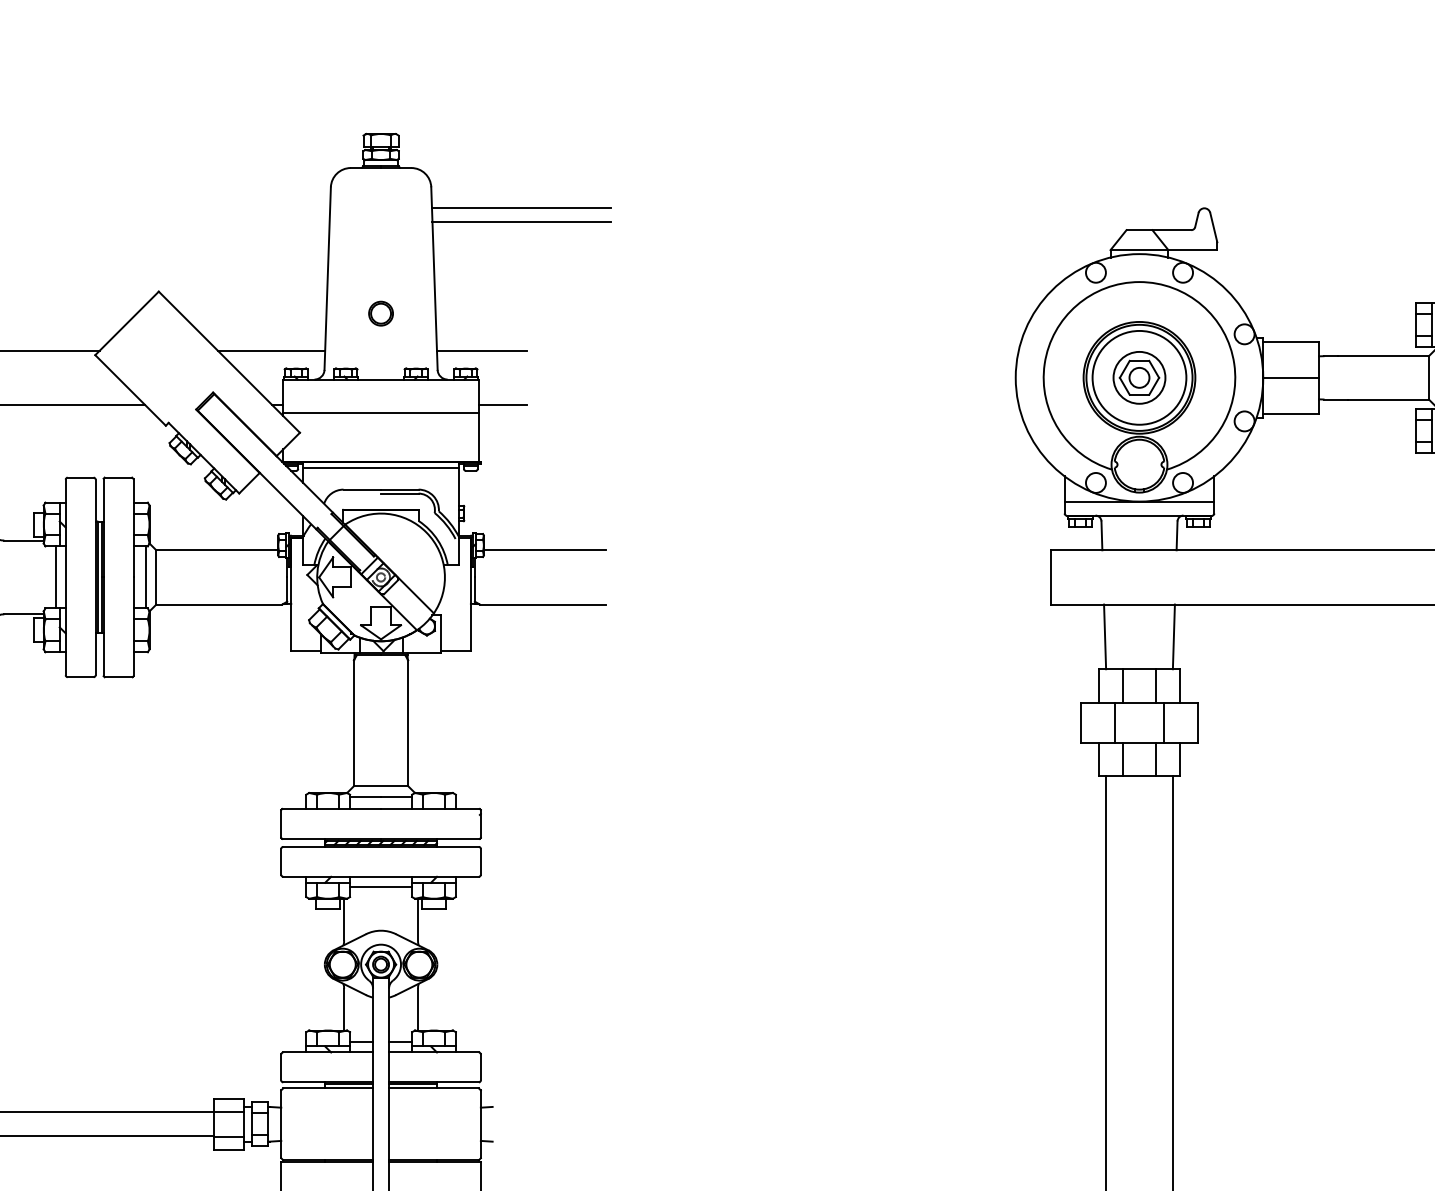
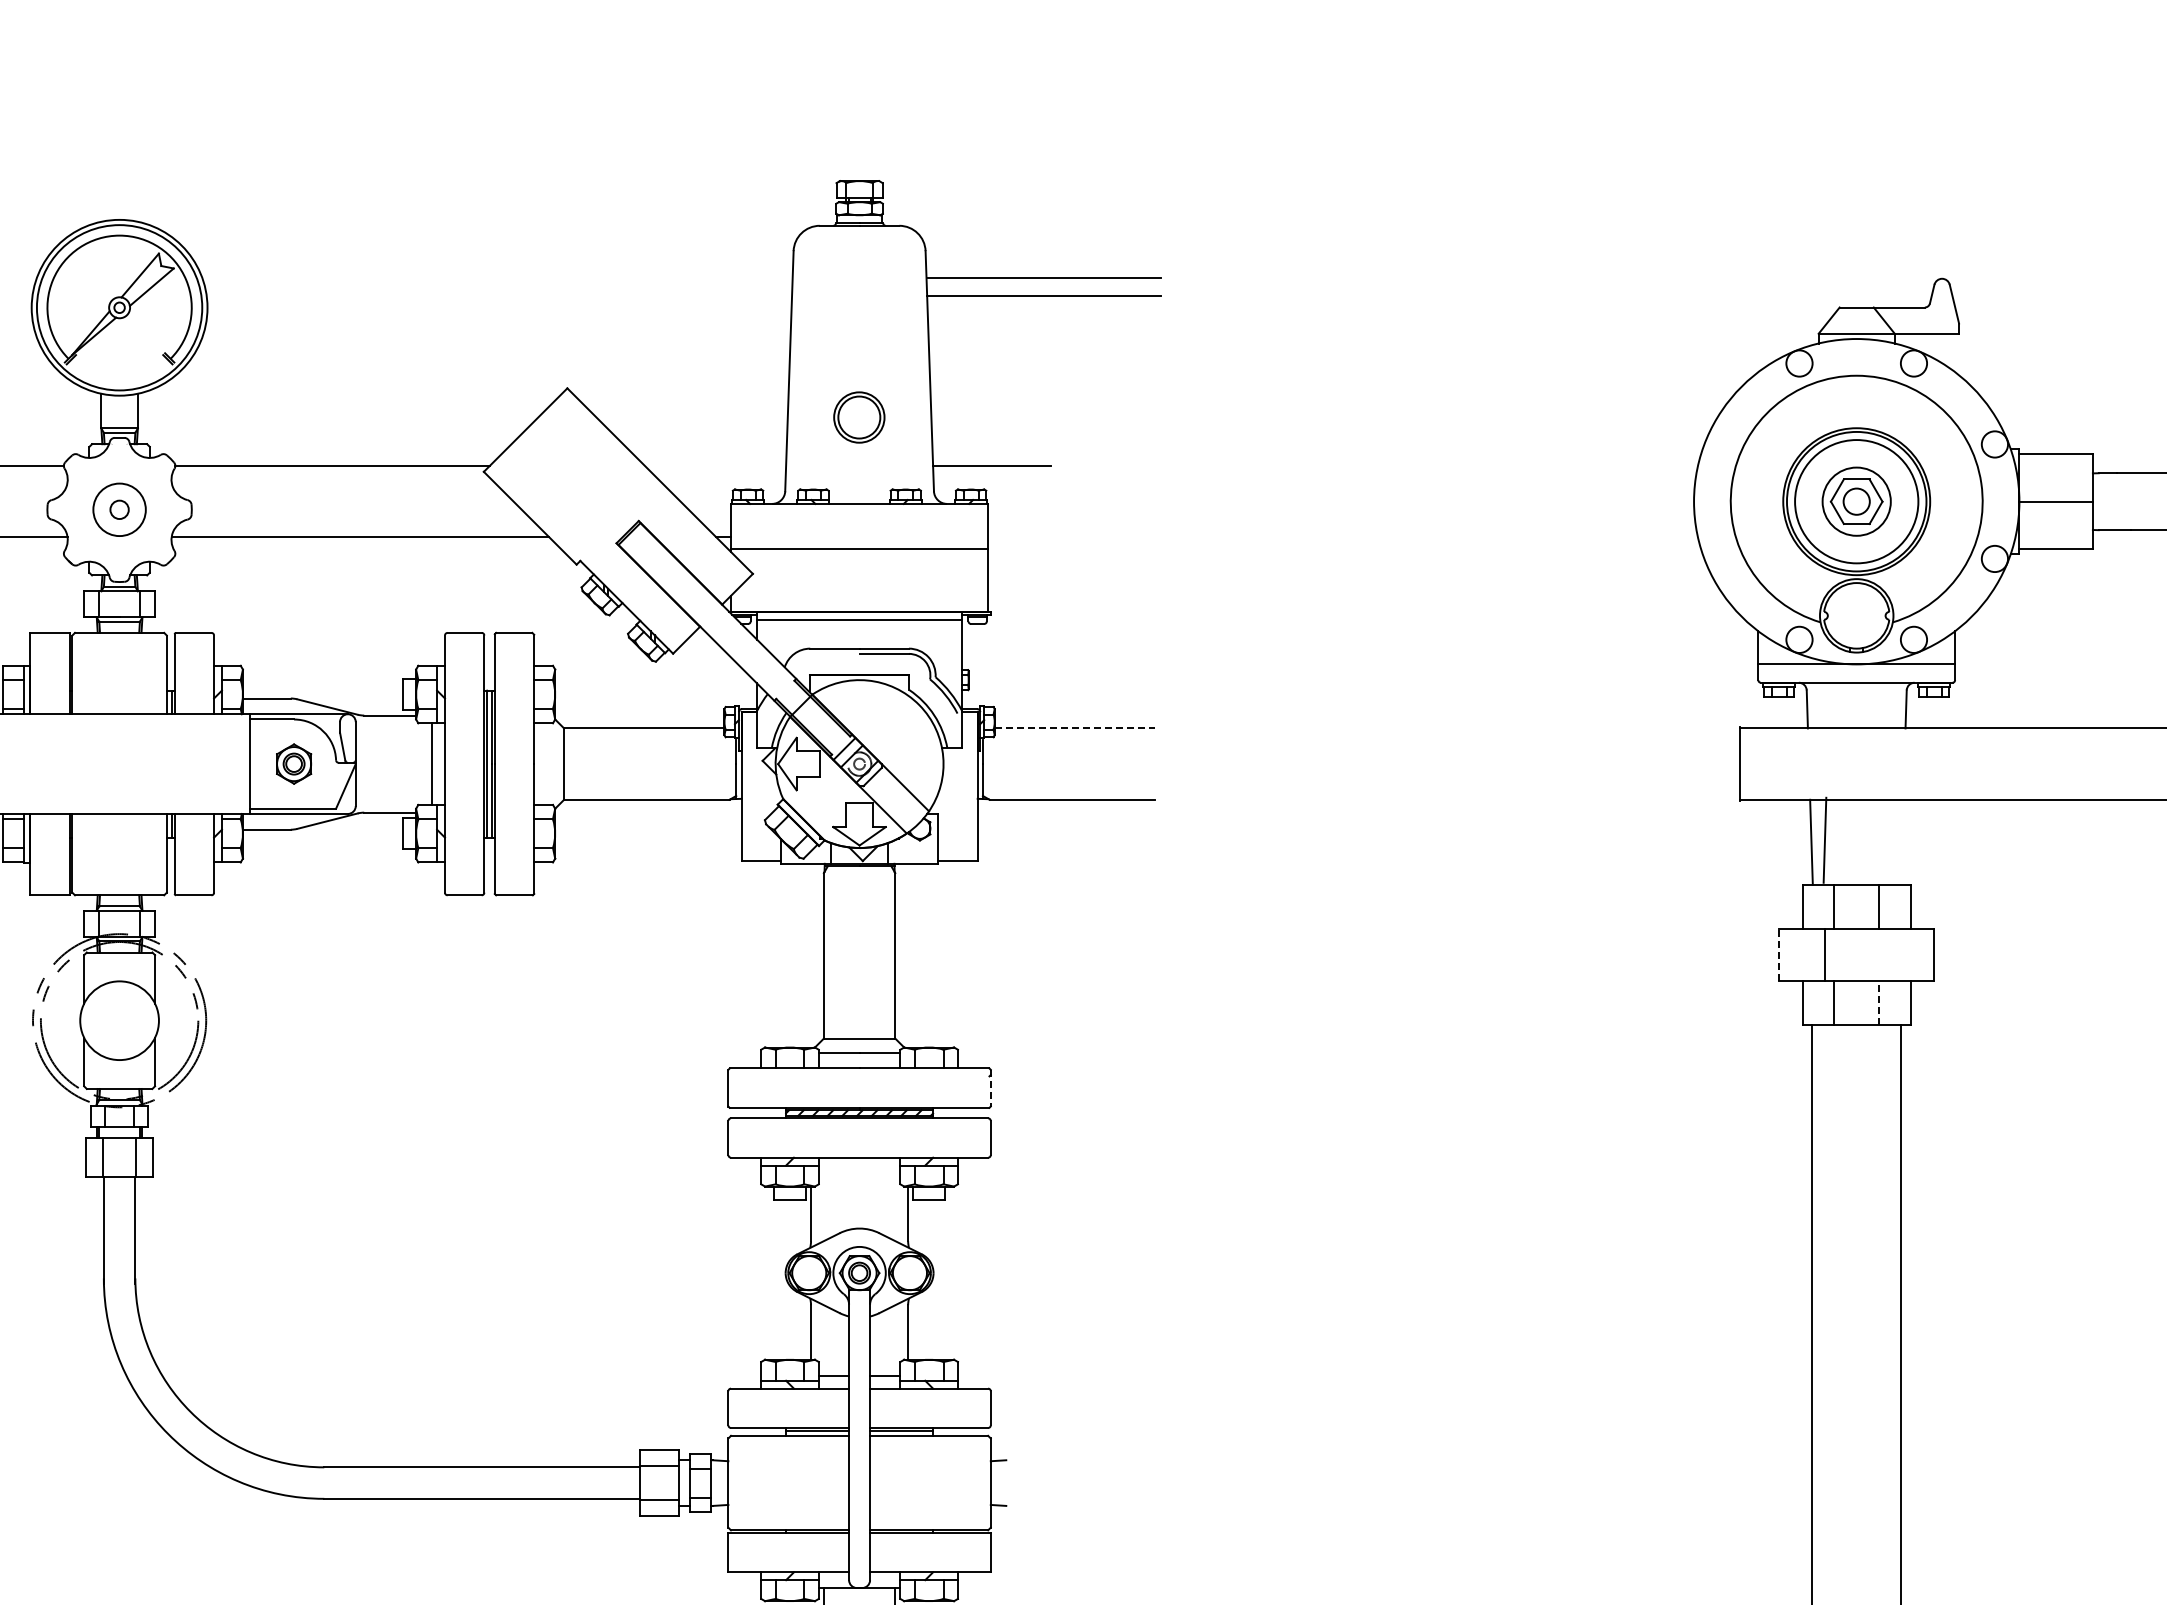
part: (381, 313) -> (859, 416), size x1.6
line: (271, 351) -> (715, 466), removed
line: (502, 405) -> (1019, 537), removed
line: (545, 550) -> (1075, 728), solid -> dashed
line: (145, 576) -> (549, 763), removed
line: (1173, 636) -> (1824, 839), moved
line: (1080, 722) -> (1779, 954), solid -> dashed
line: (1163, 722) -> (1888, 954), removed
line: (1156, 759) -> (1879, 1003), solid -> dashed
line: (480, 824) -> (990, 1088), solid -> dashed
line: (381, 886) -> (859, 1170), removed

